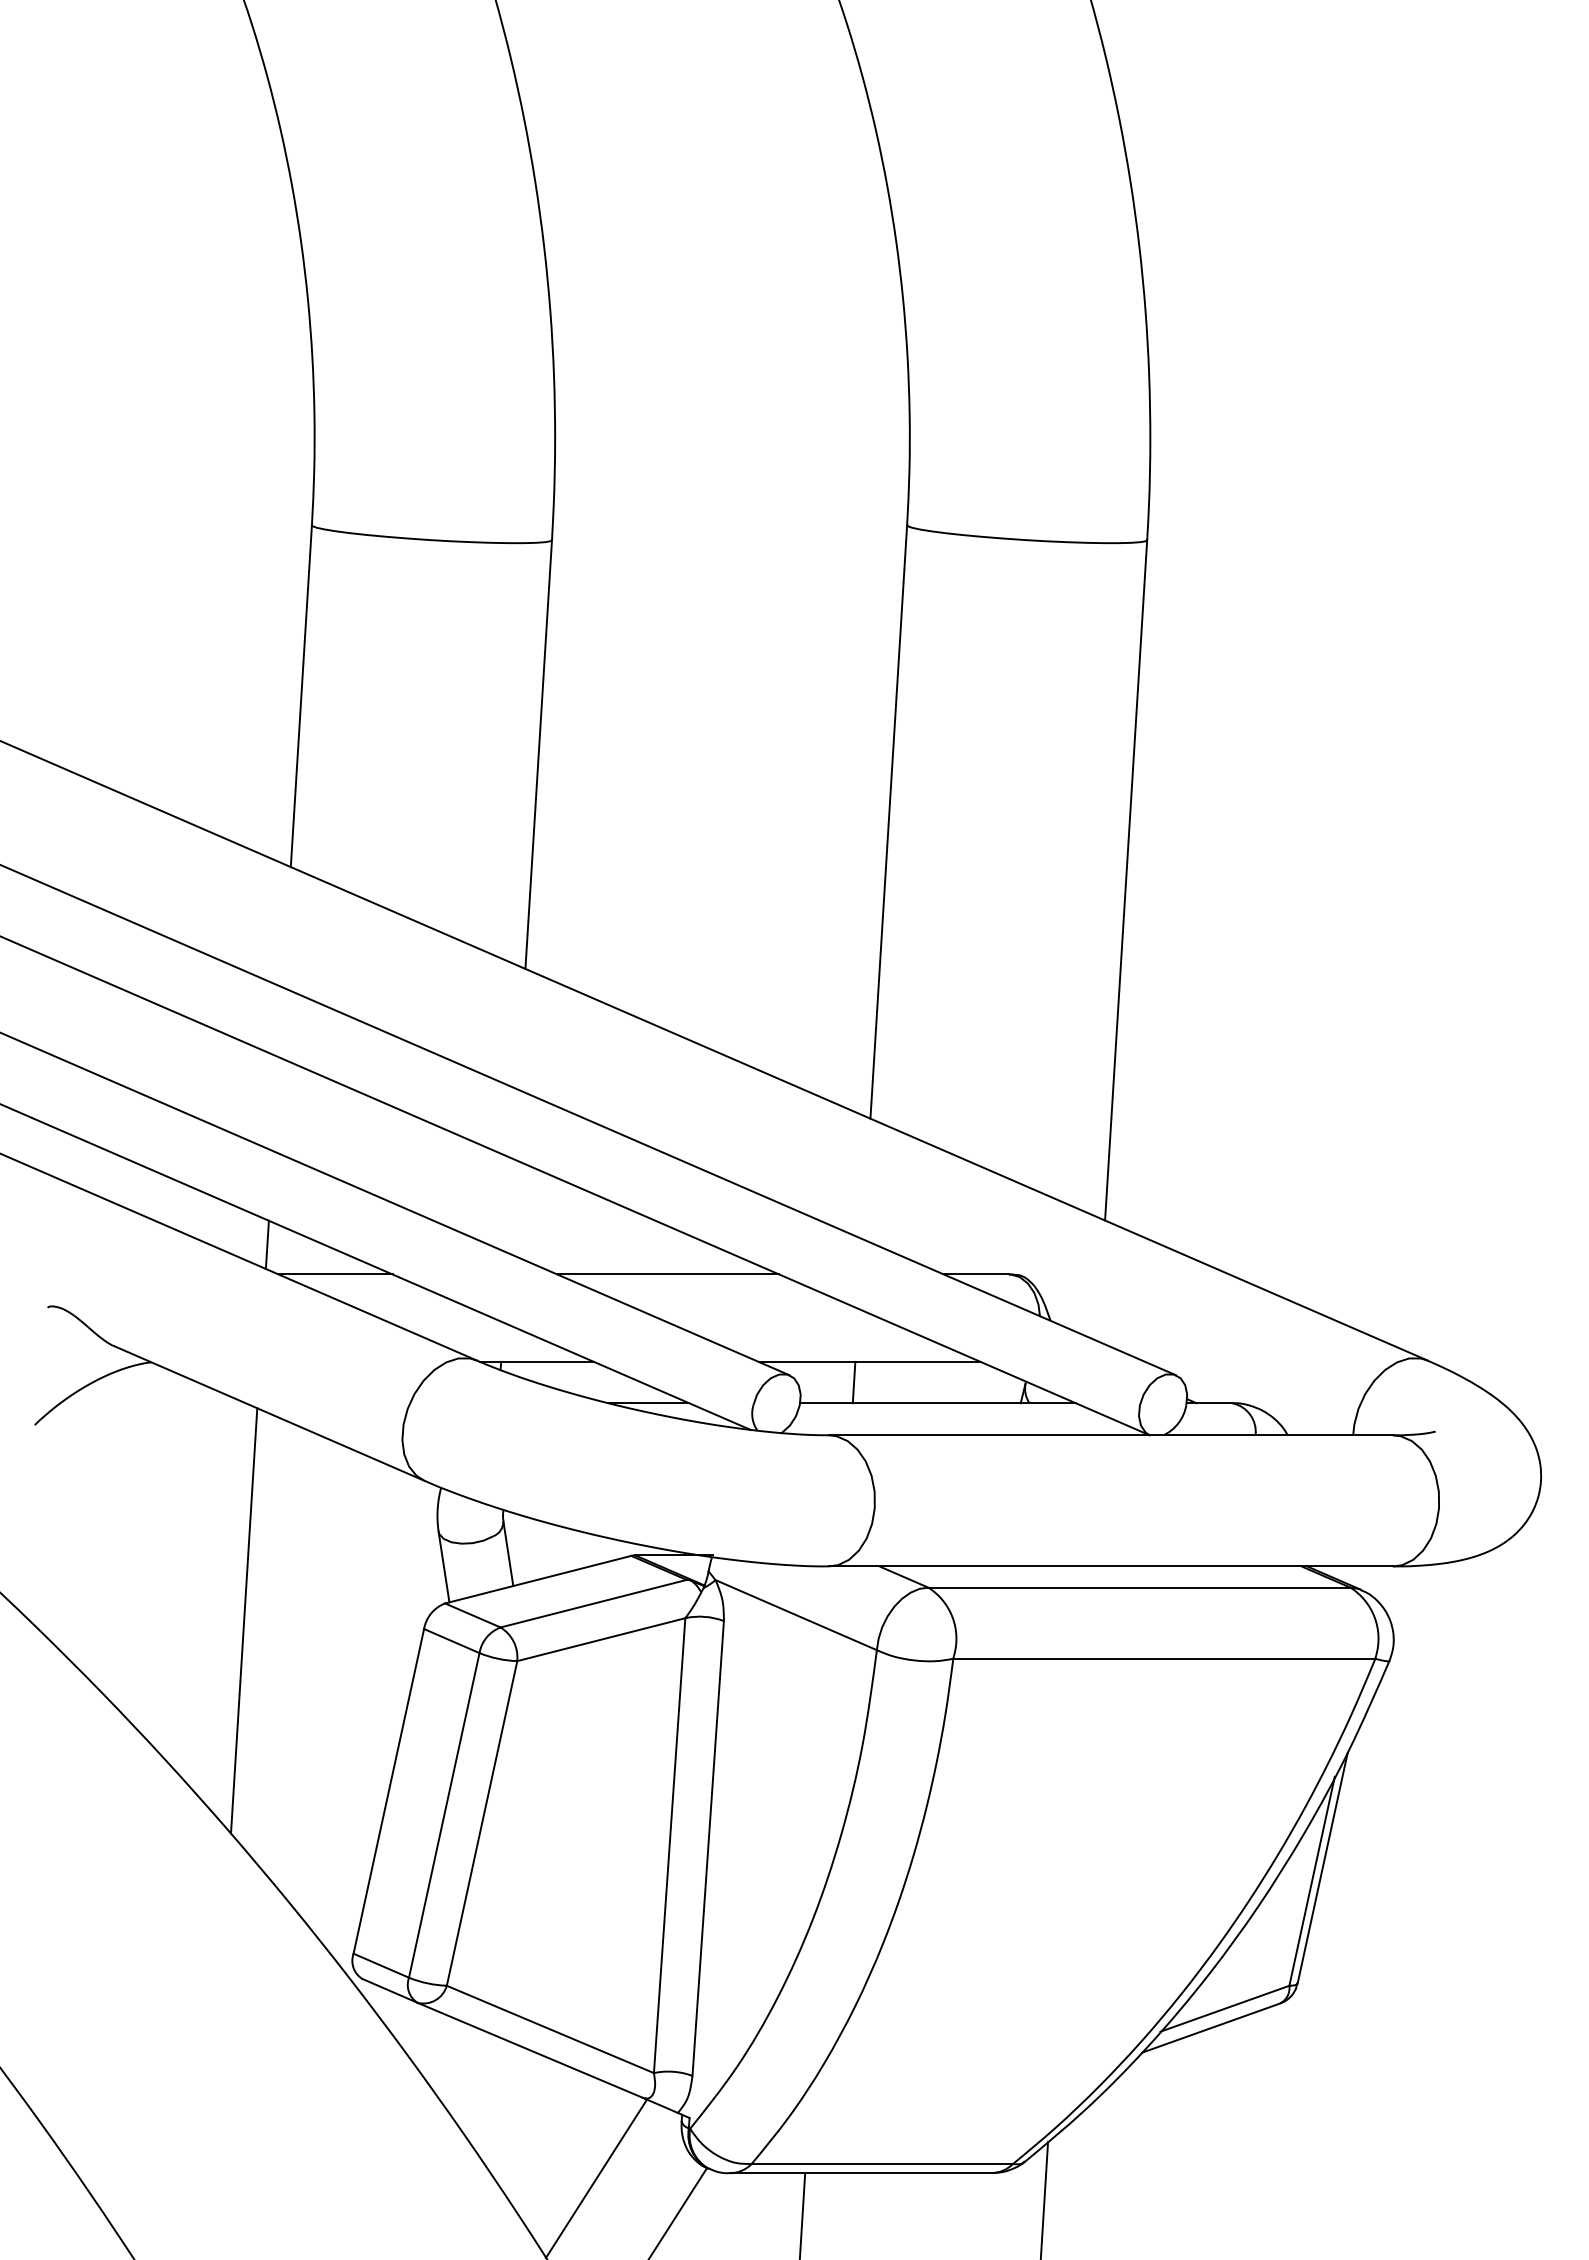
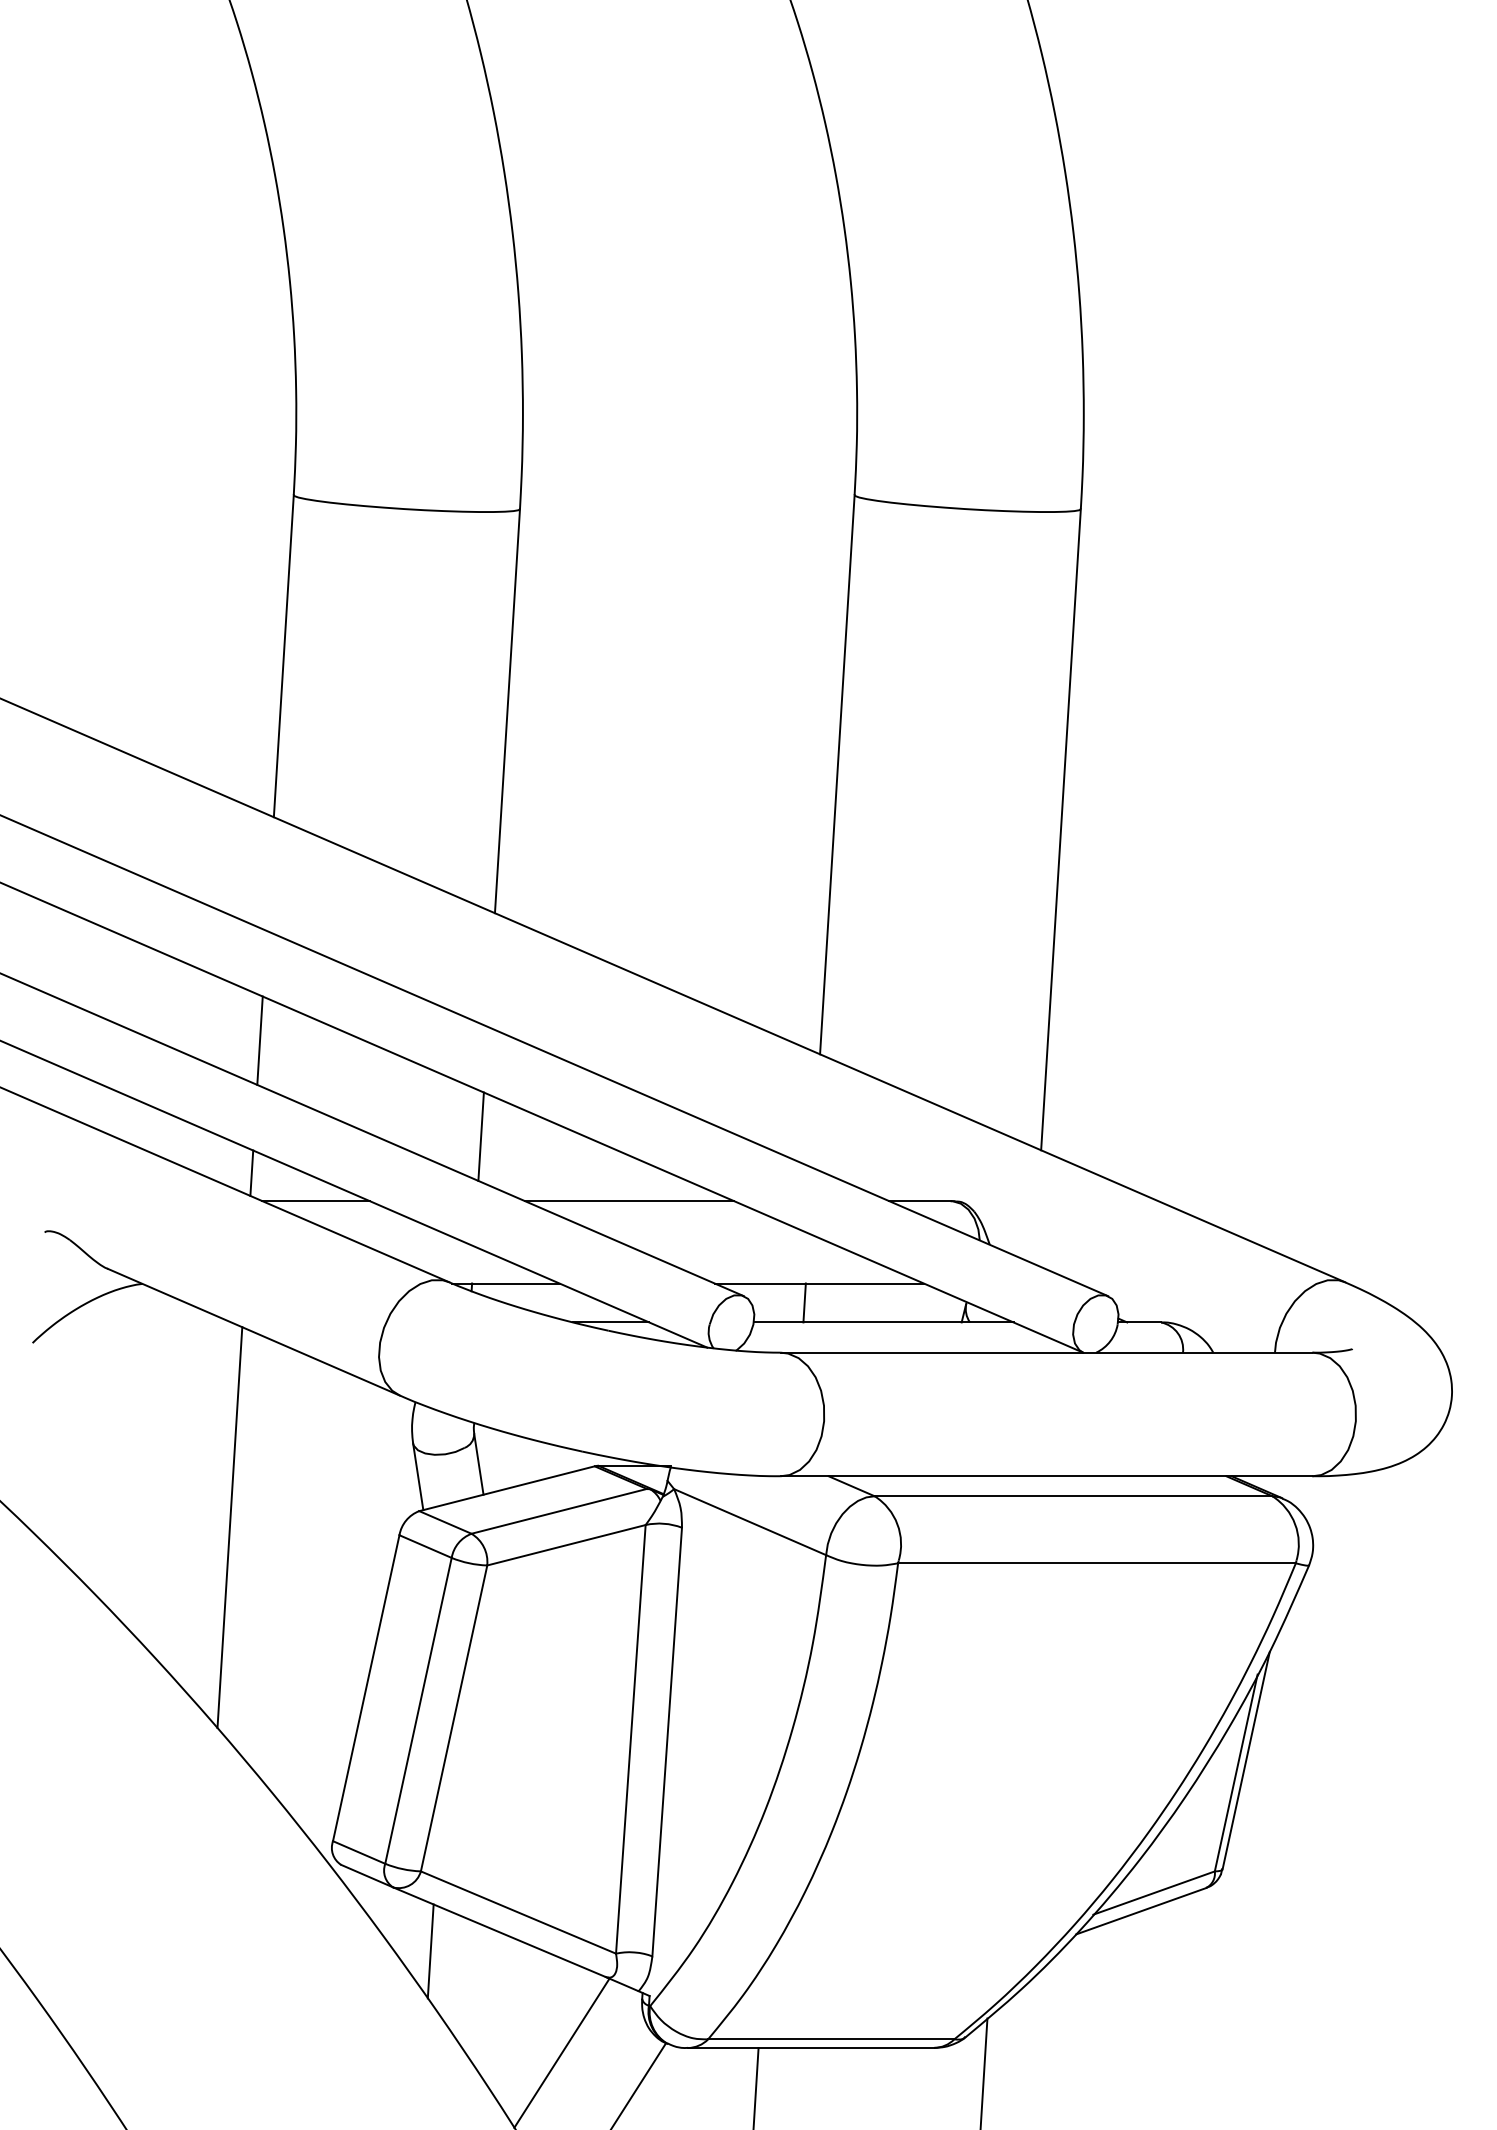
line: (276, 1104) -> (260, 1040), added
line: (510, 1206) -> (480, 1137), added
line: (457, 2070) -> (430, 1951), added

